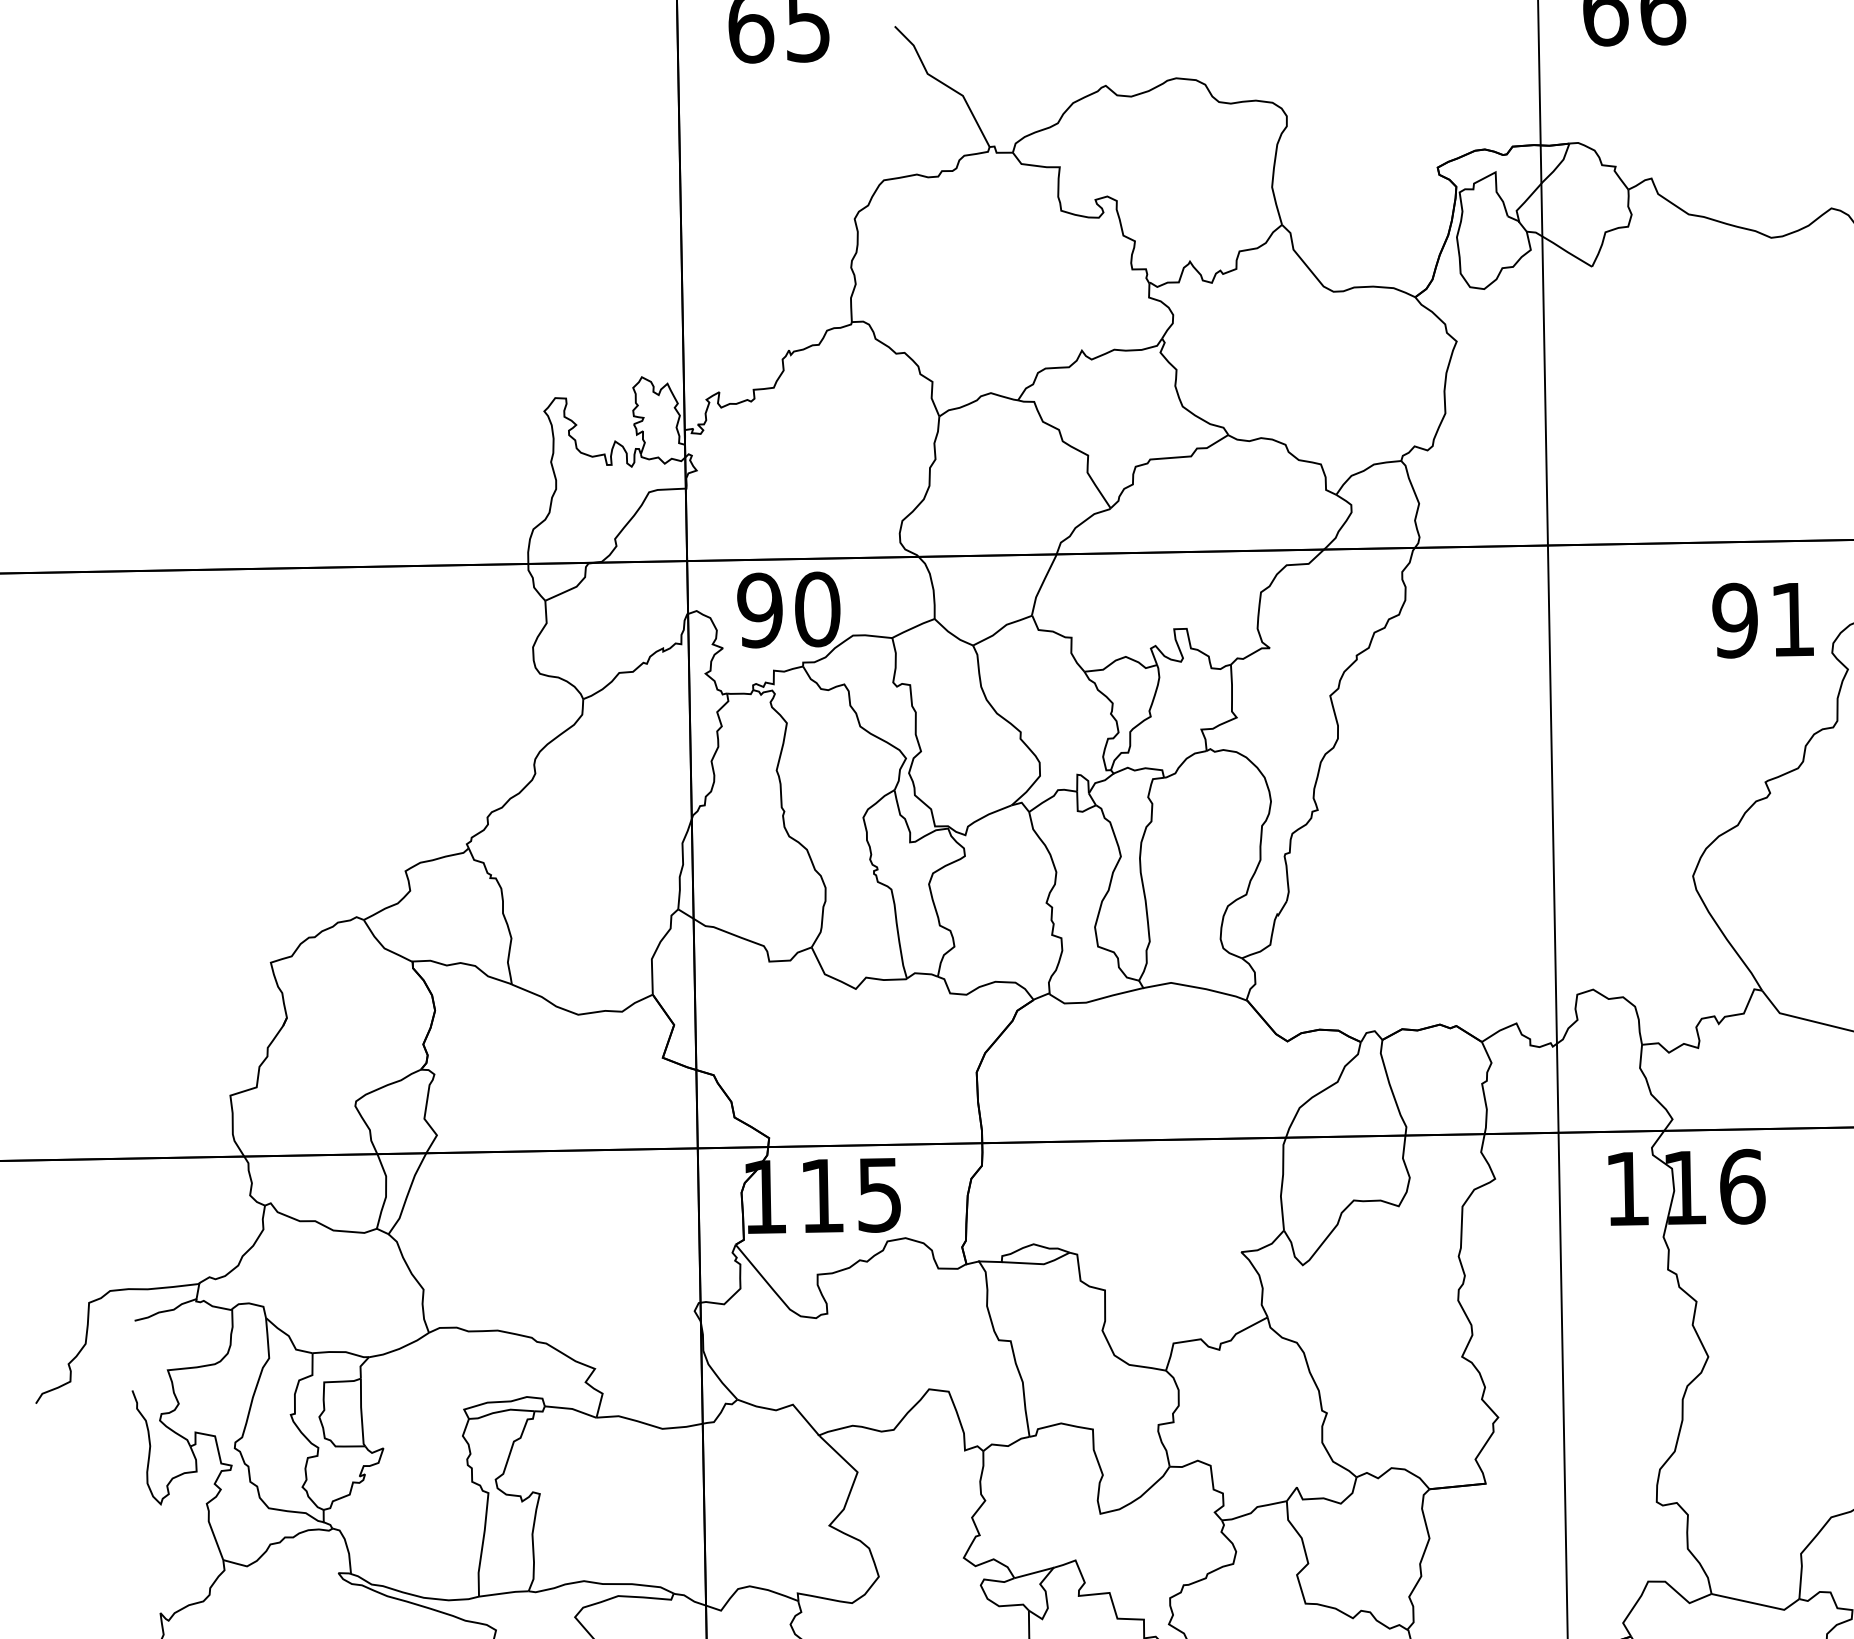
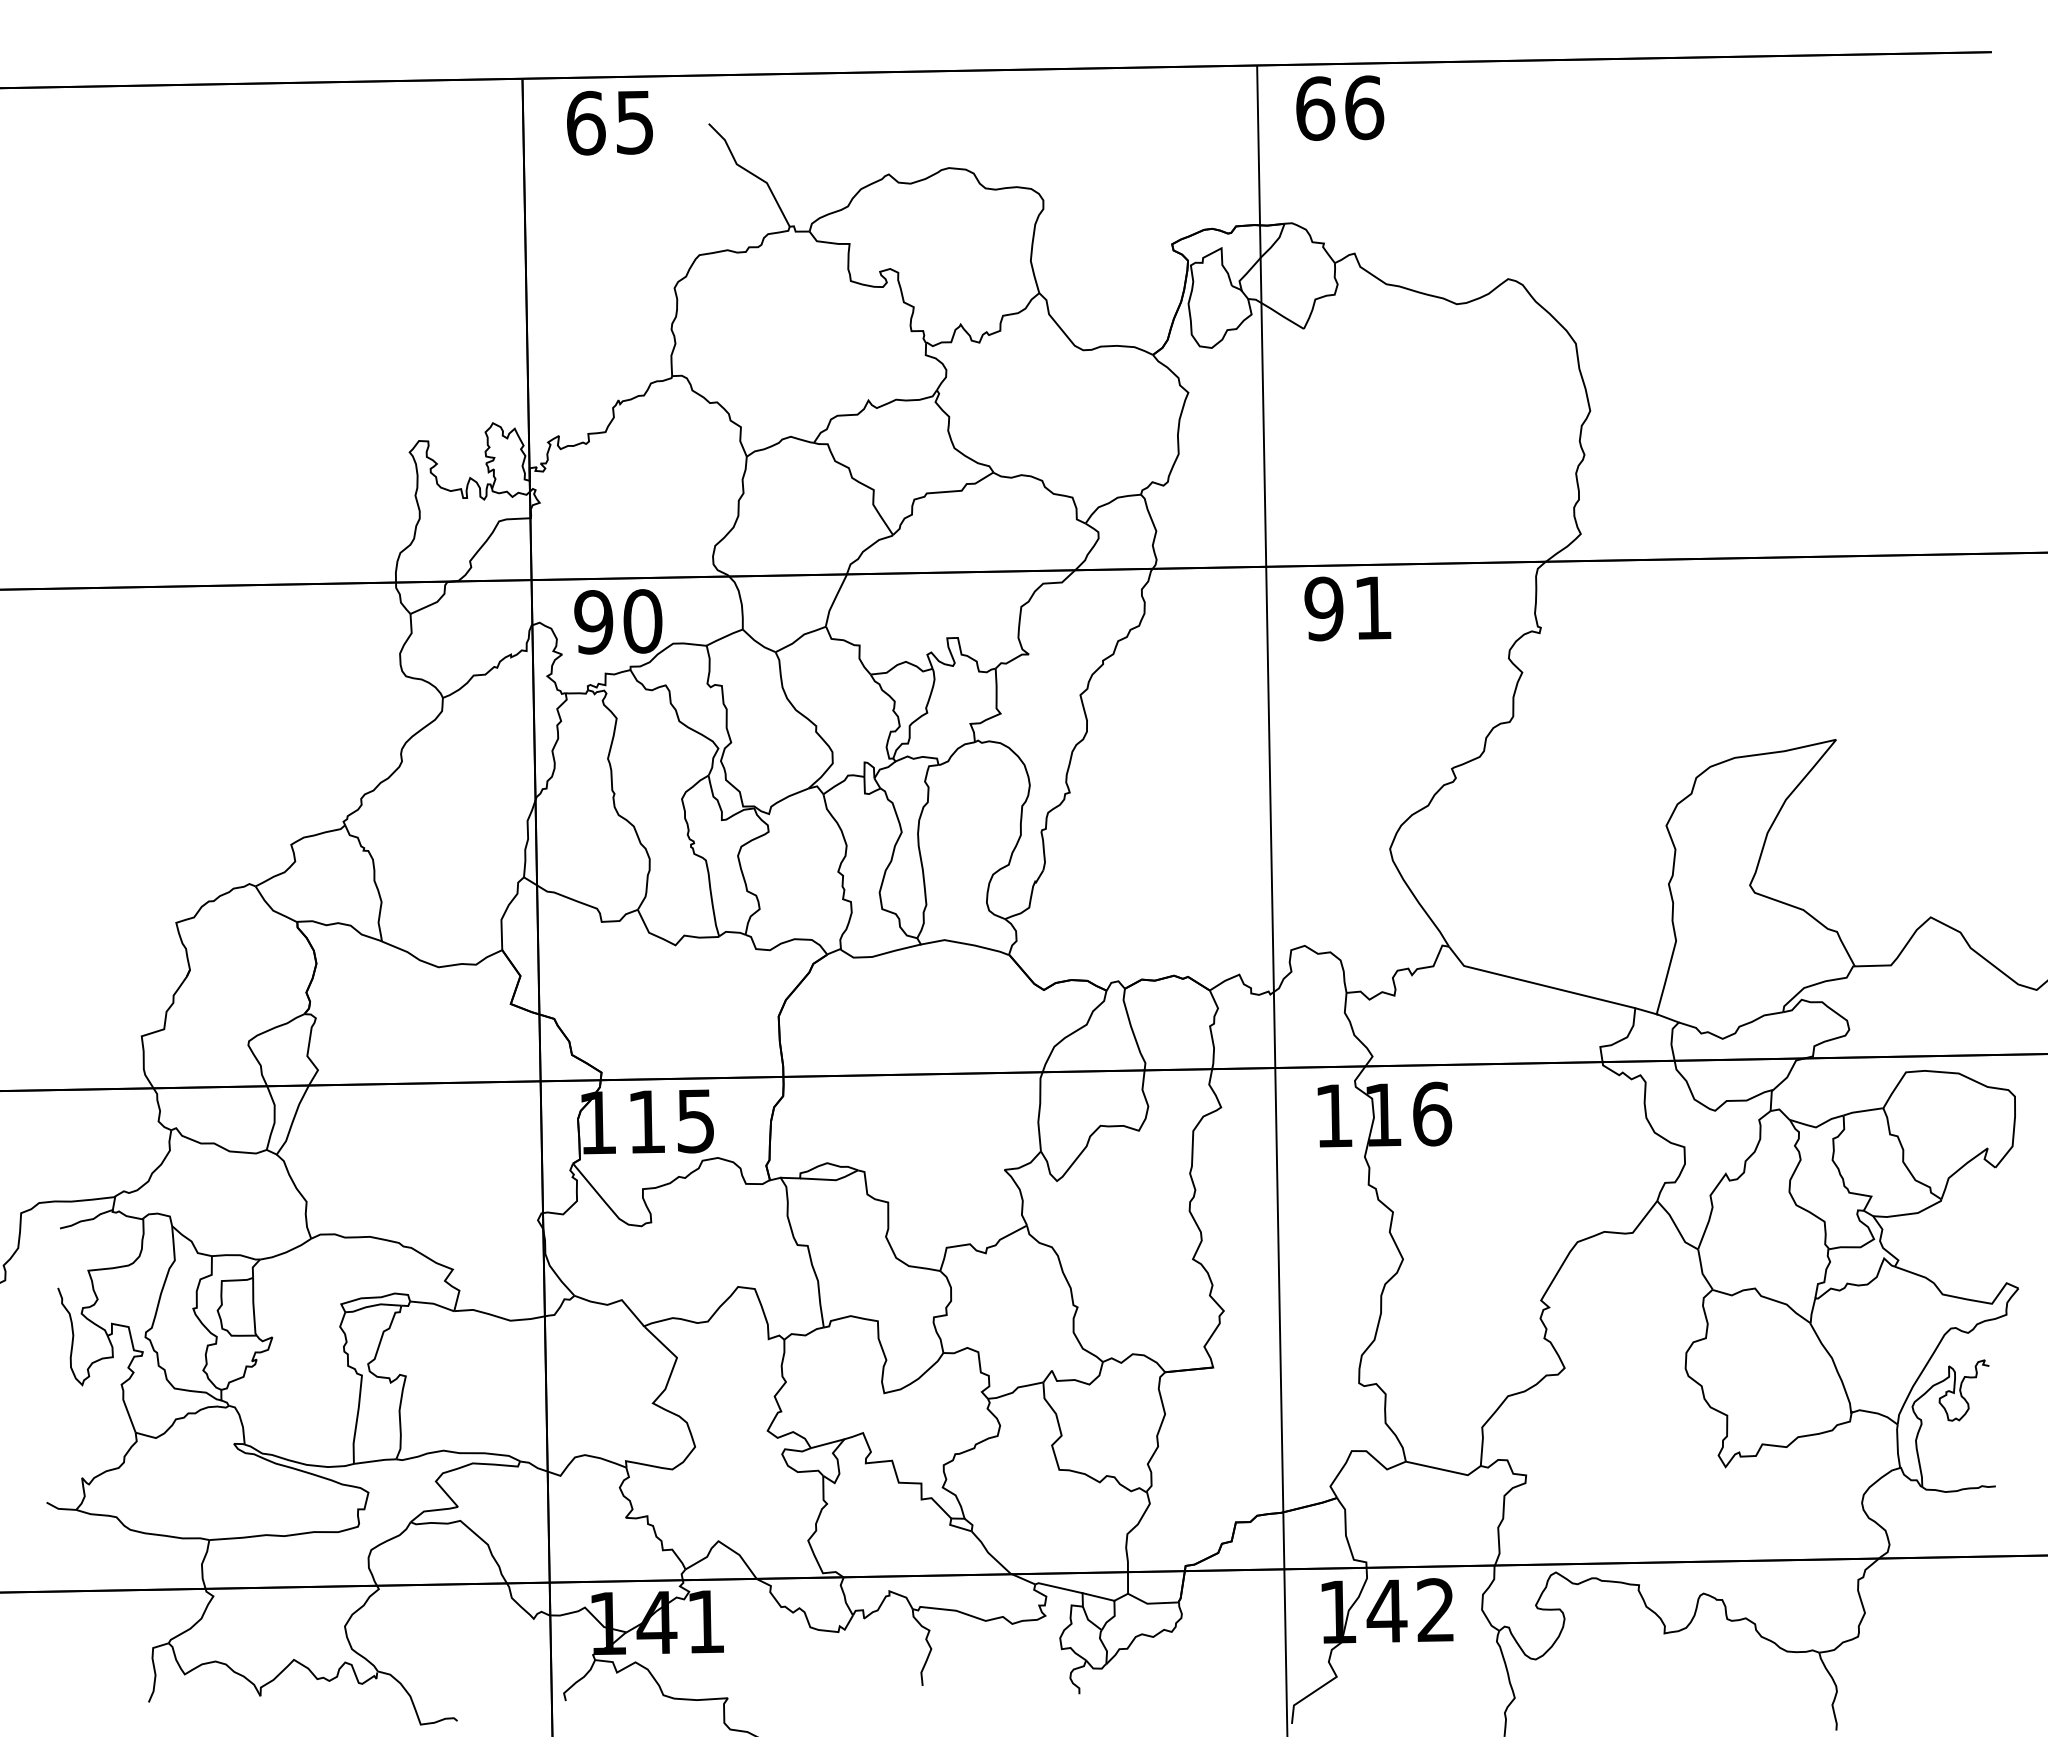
text: (1762, 620) -> (1347, 608), moved

